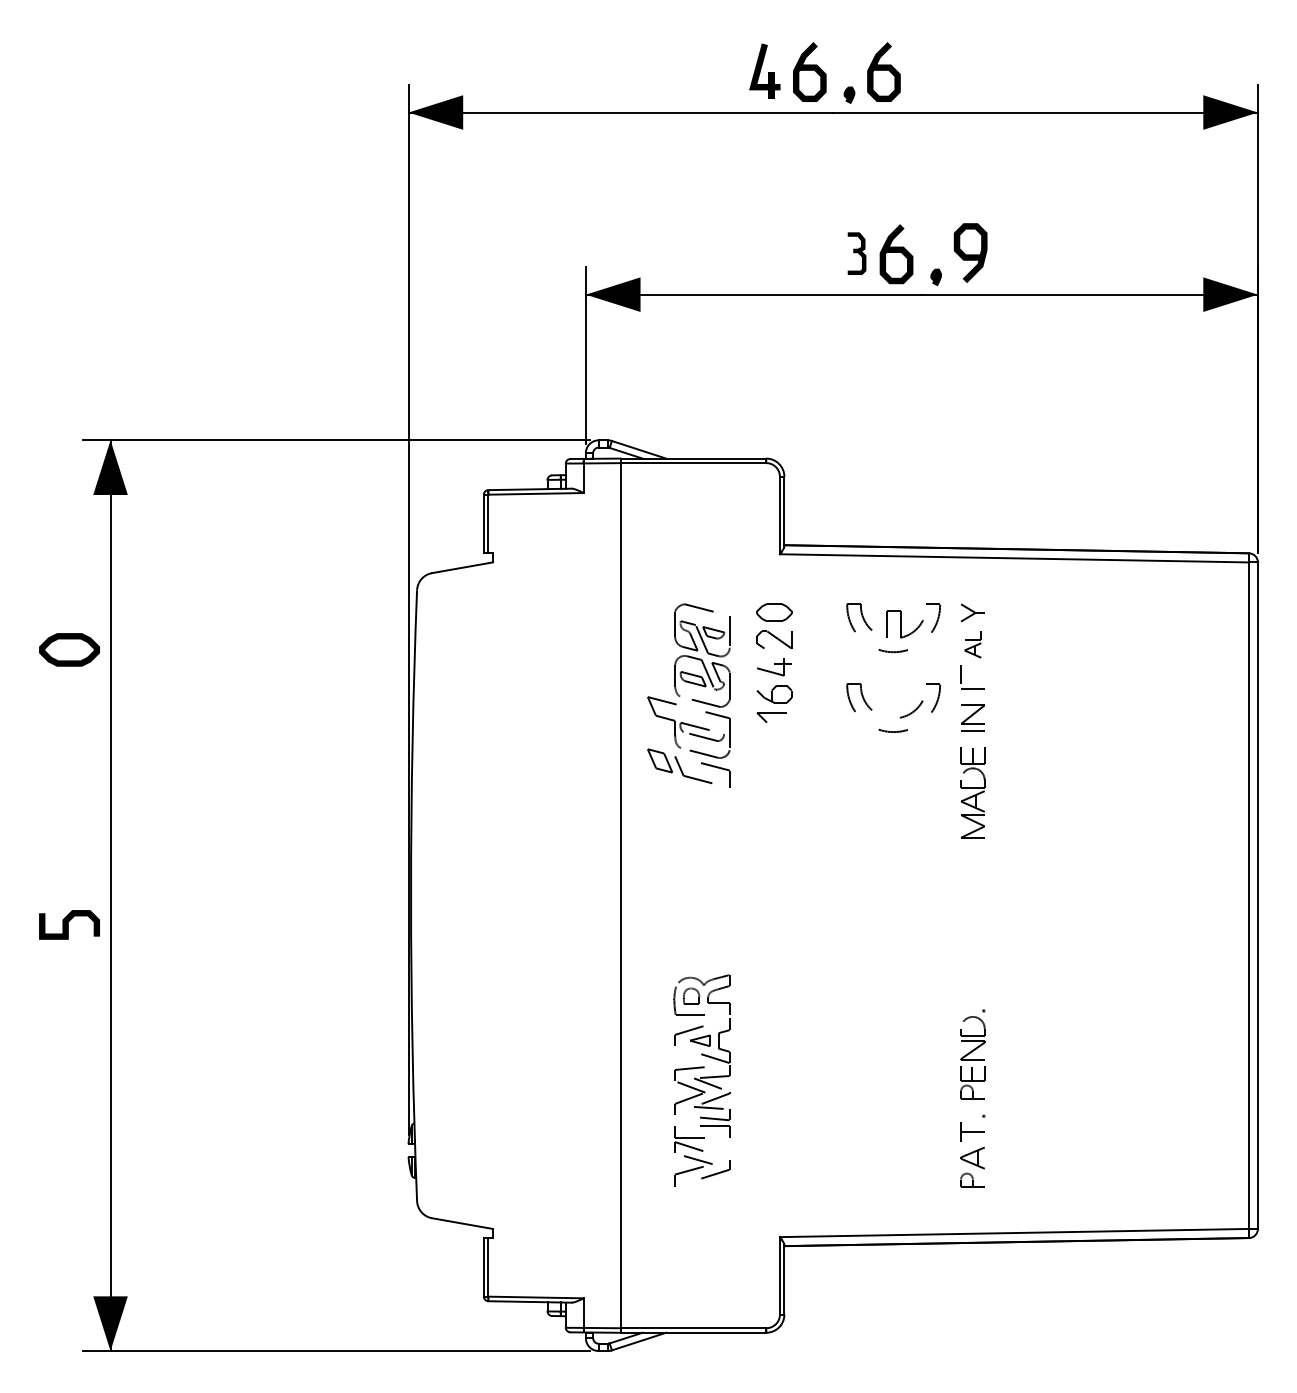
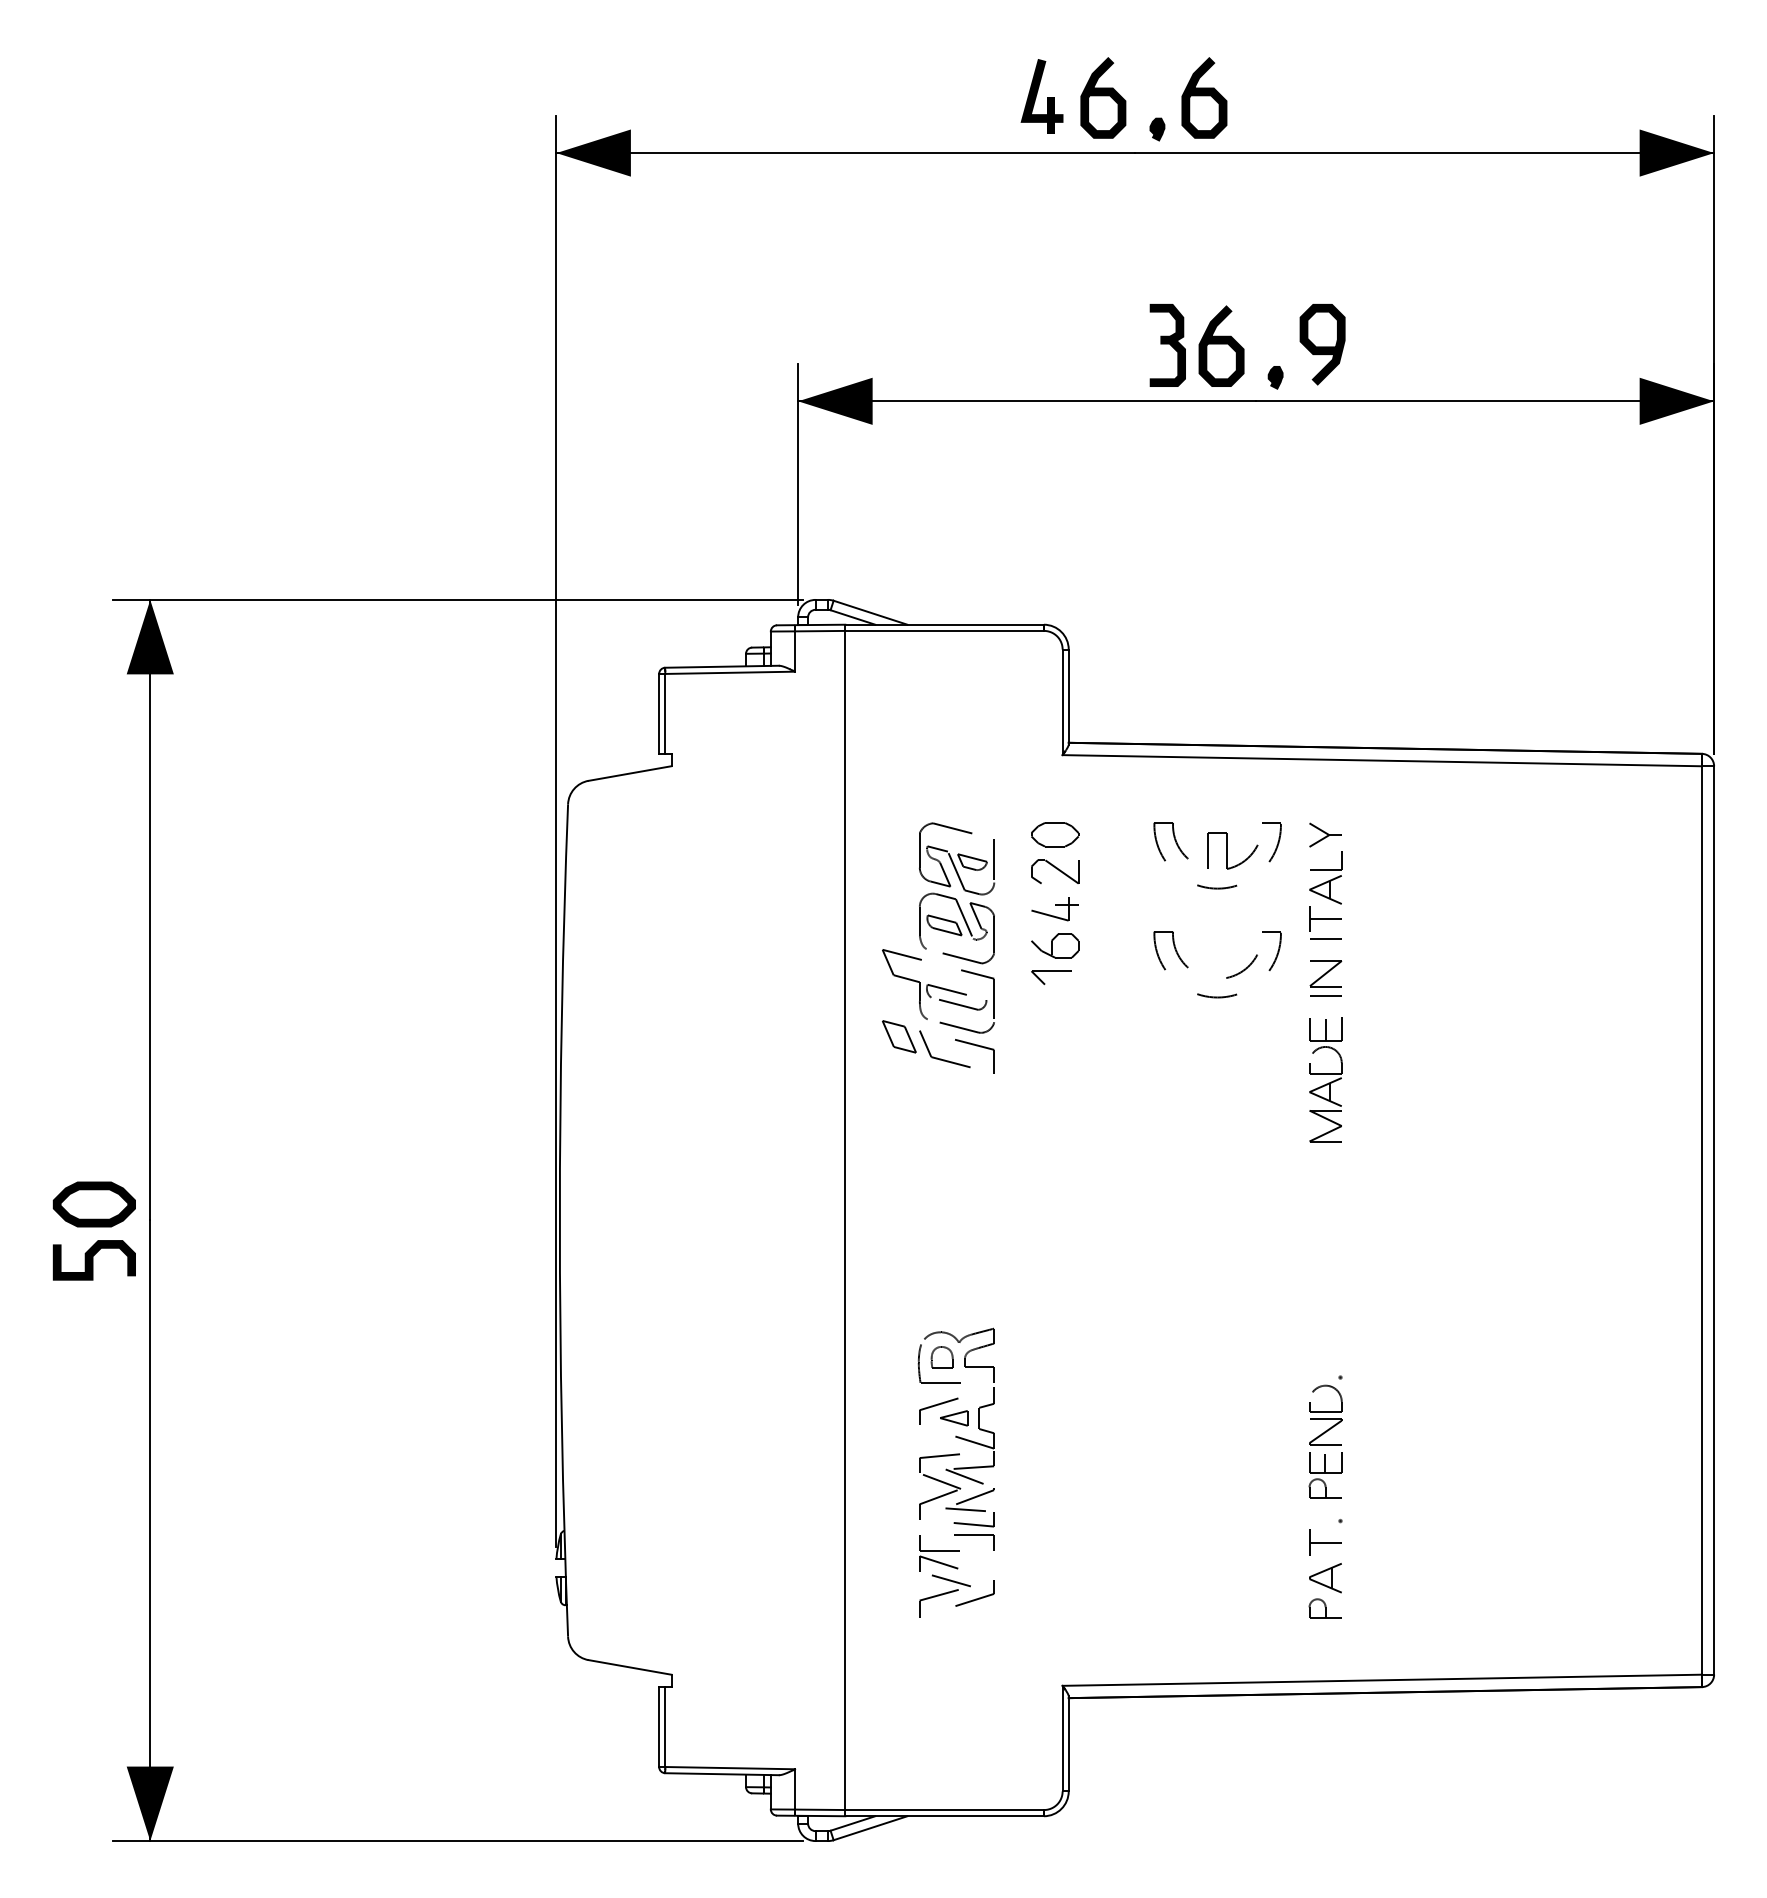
part: (856, 253) -> (1167, 345), size x1.43
part: (972, 644) -> (1325, 877), size x1.43
part: (68, 649) -> (93, 1204), moved
line: (972, 674) -> (1325, 918), added

